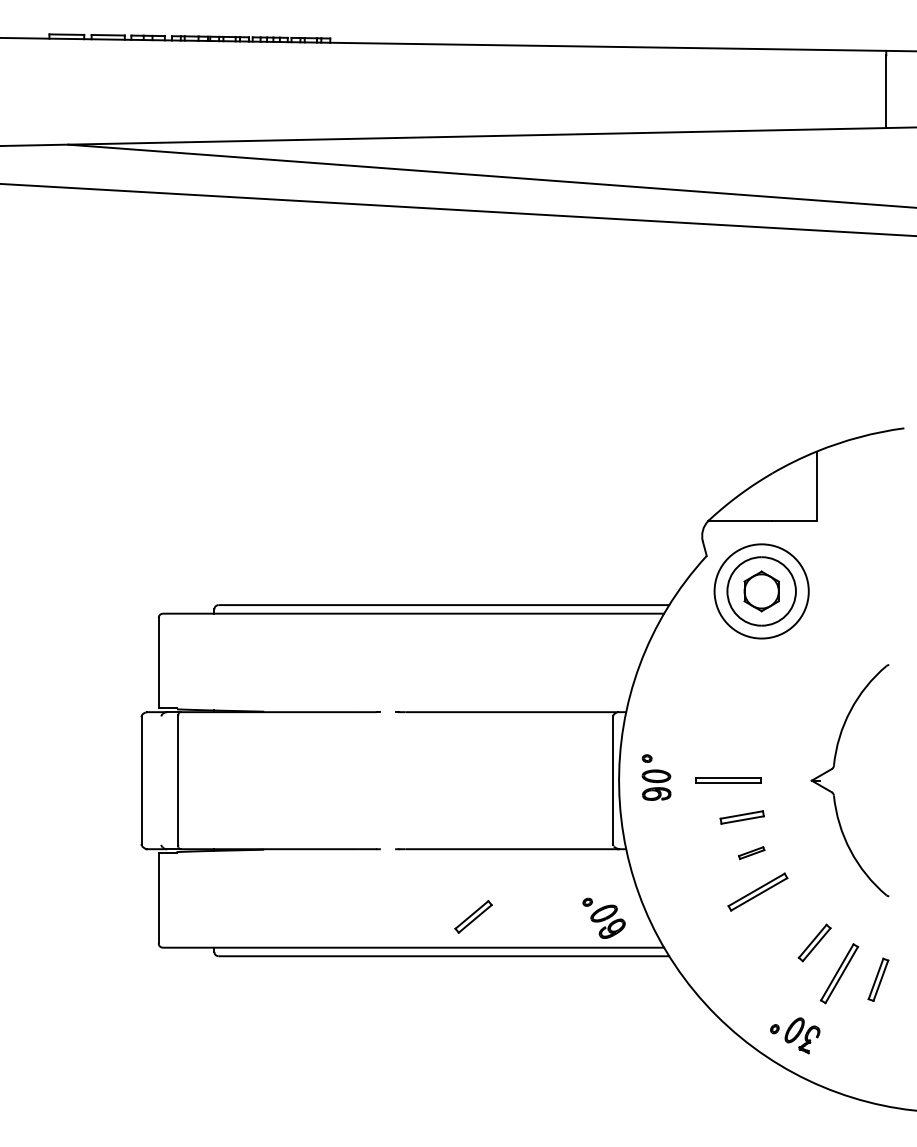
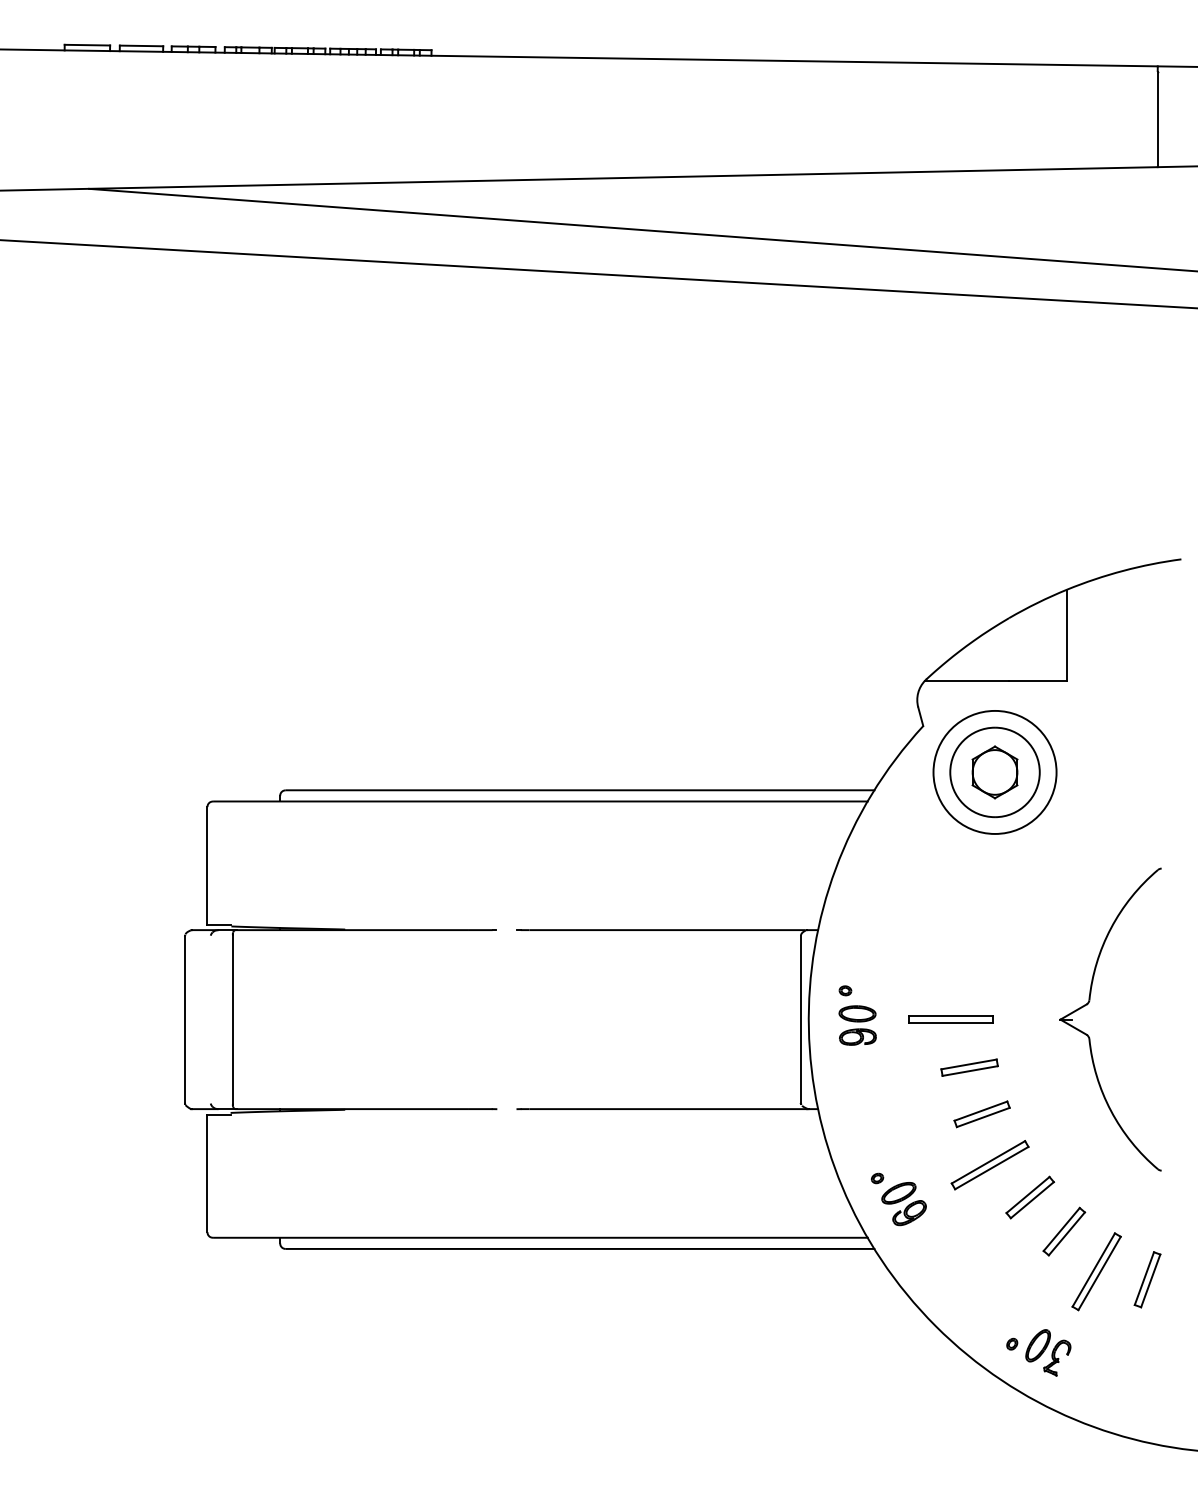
part: (751, 852) -> (981, 1113), size x1.67
part: (473, 916) -> (1030, 1197), moved
part: (603, 917) -> (898, 1198), moved

